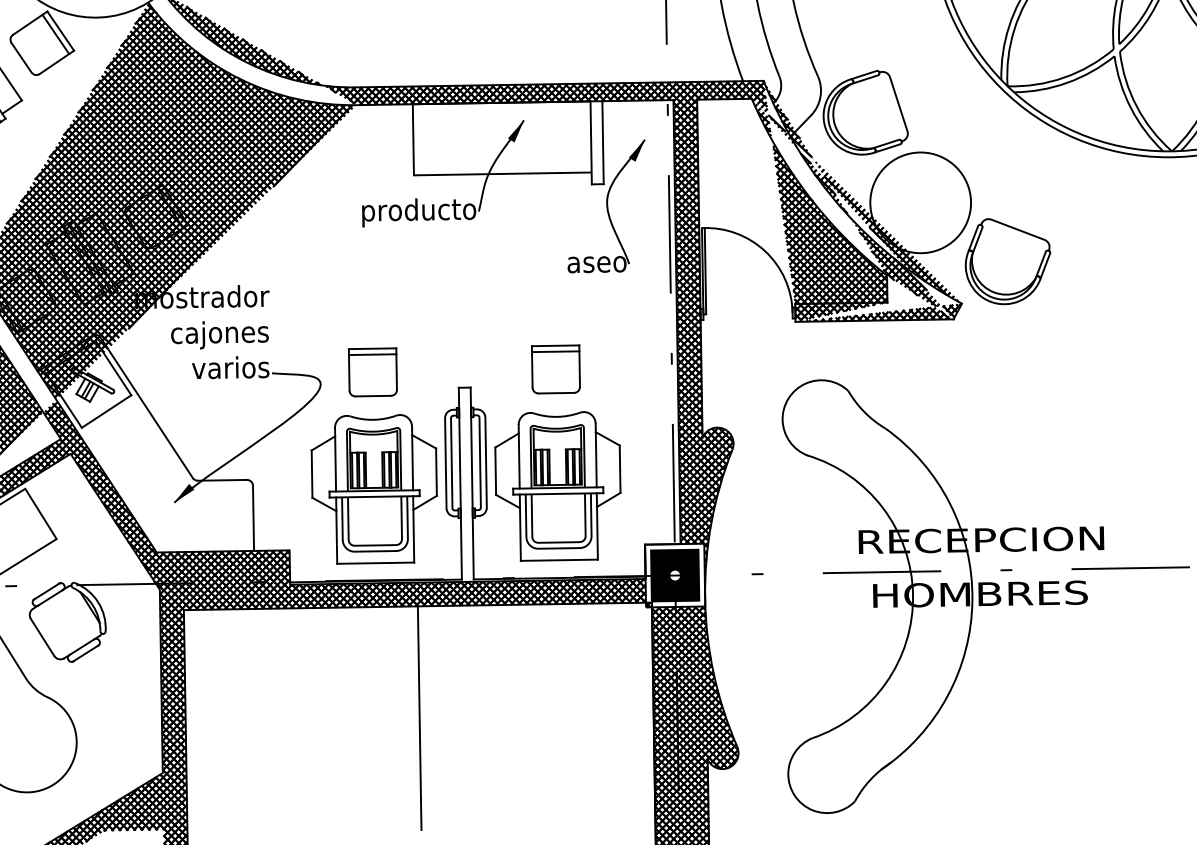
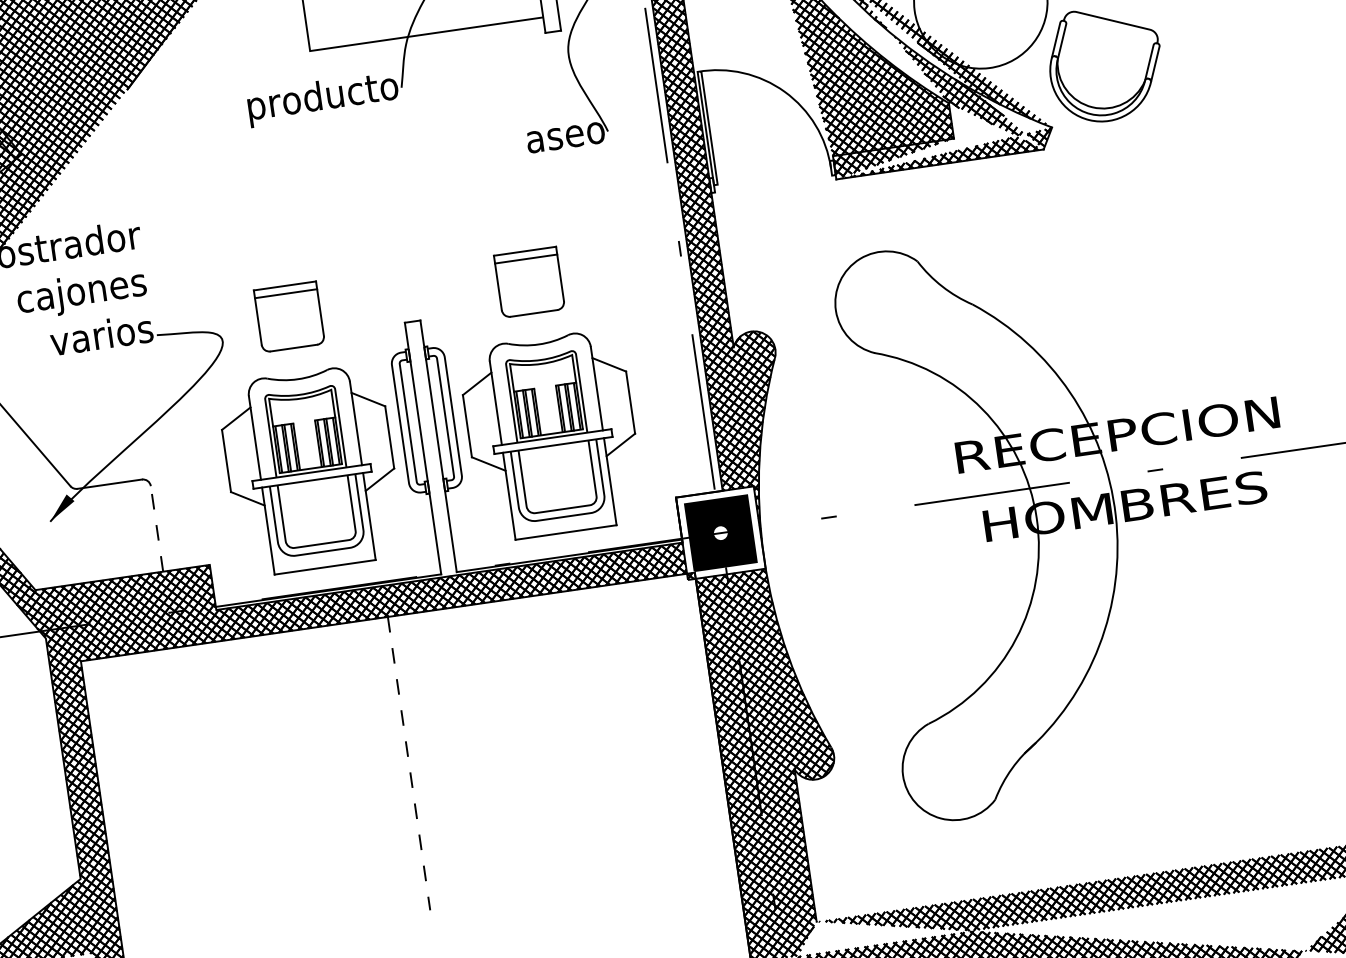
line: (253, 518) -> (156, 529), solid -> dashed
line: (419, 718) -> (408, 764), solid -> dashed

